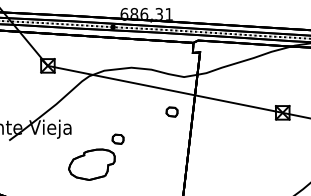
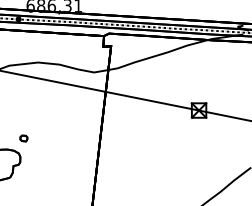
part: (171, 111) -> (80, 109), removed
part: (117, 138) -> (23, 137), size x0.6

